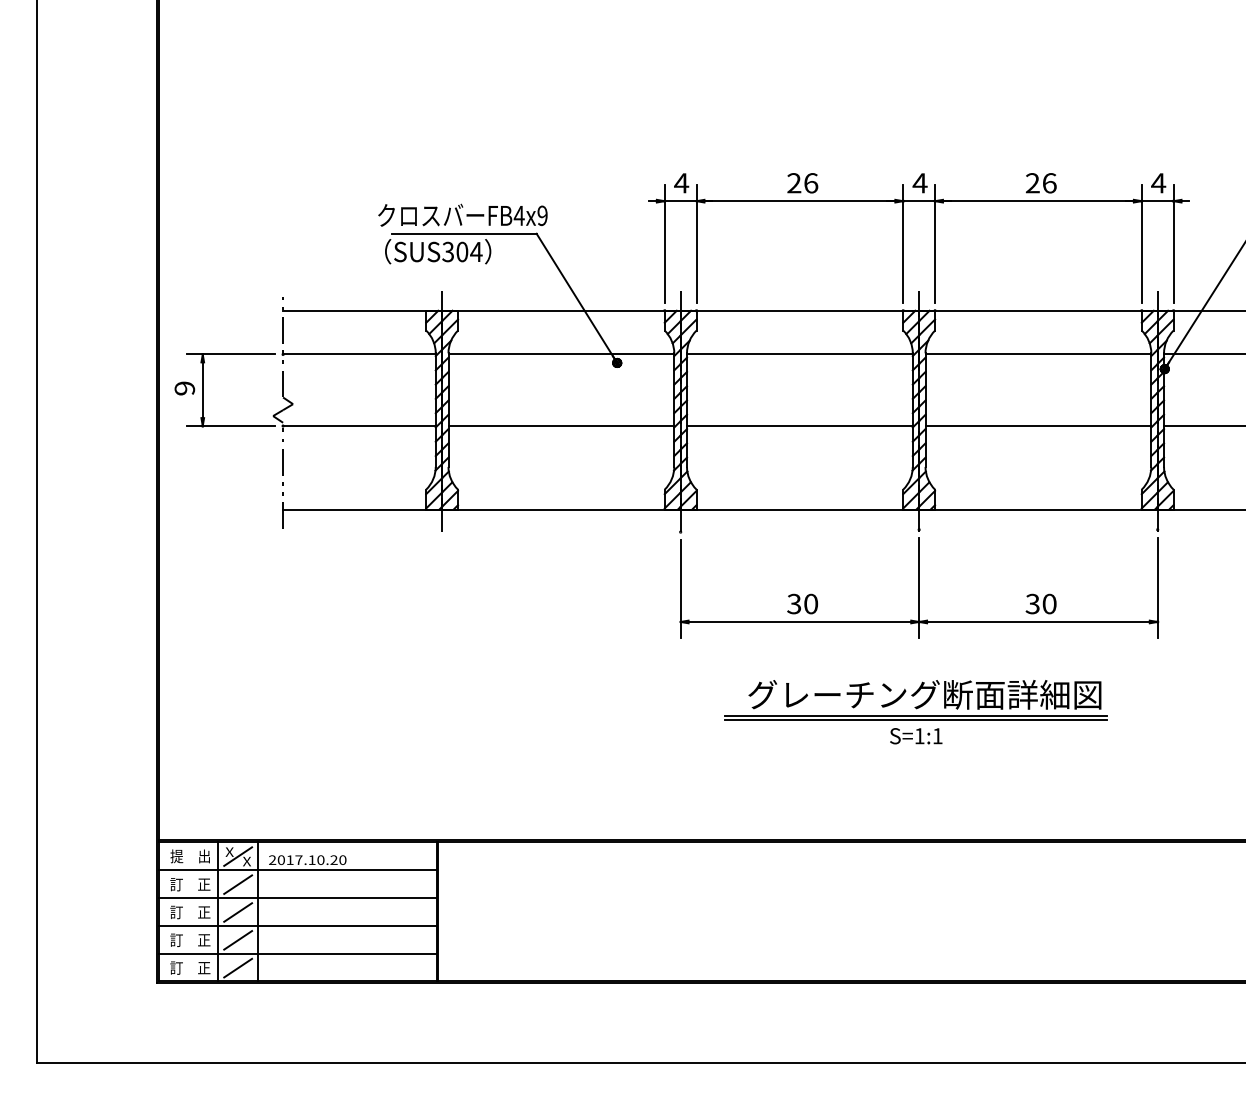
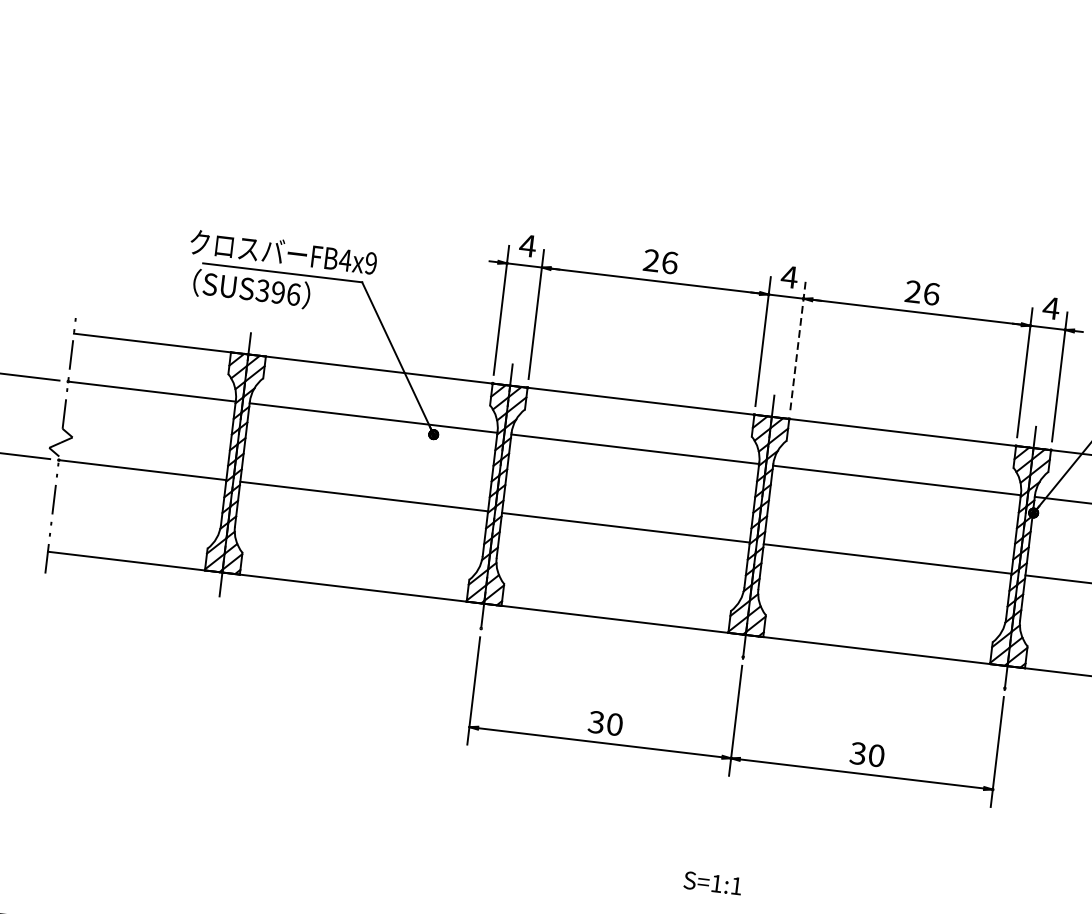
line: (935, 244) -> (798, 346), solid -> dashed
text: (469, 251) -> (286, 293), SUS304 -> SUS396
part: (915, 700) -> (716, 844), removed

